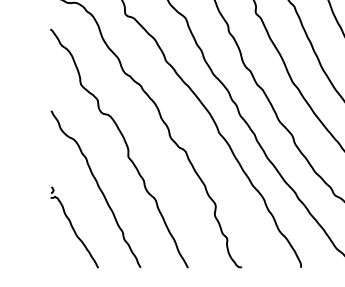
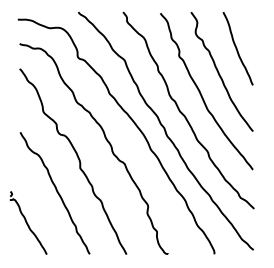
part: (74, 226) -> (28, 222), moved

